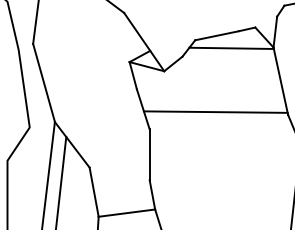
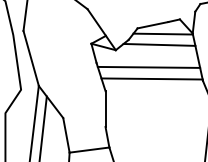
line: (226, 63) -> (159, 44), added
line: (210, 94) -> (148, 66), added

